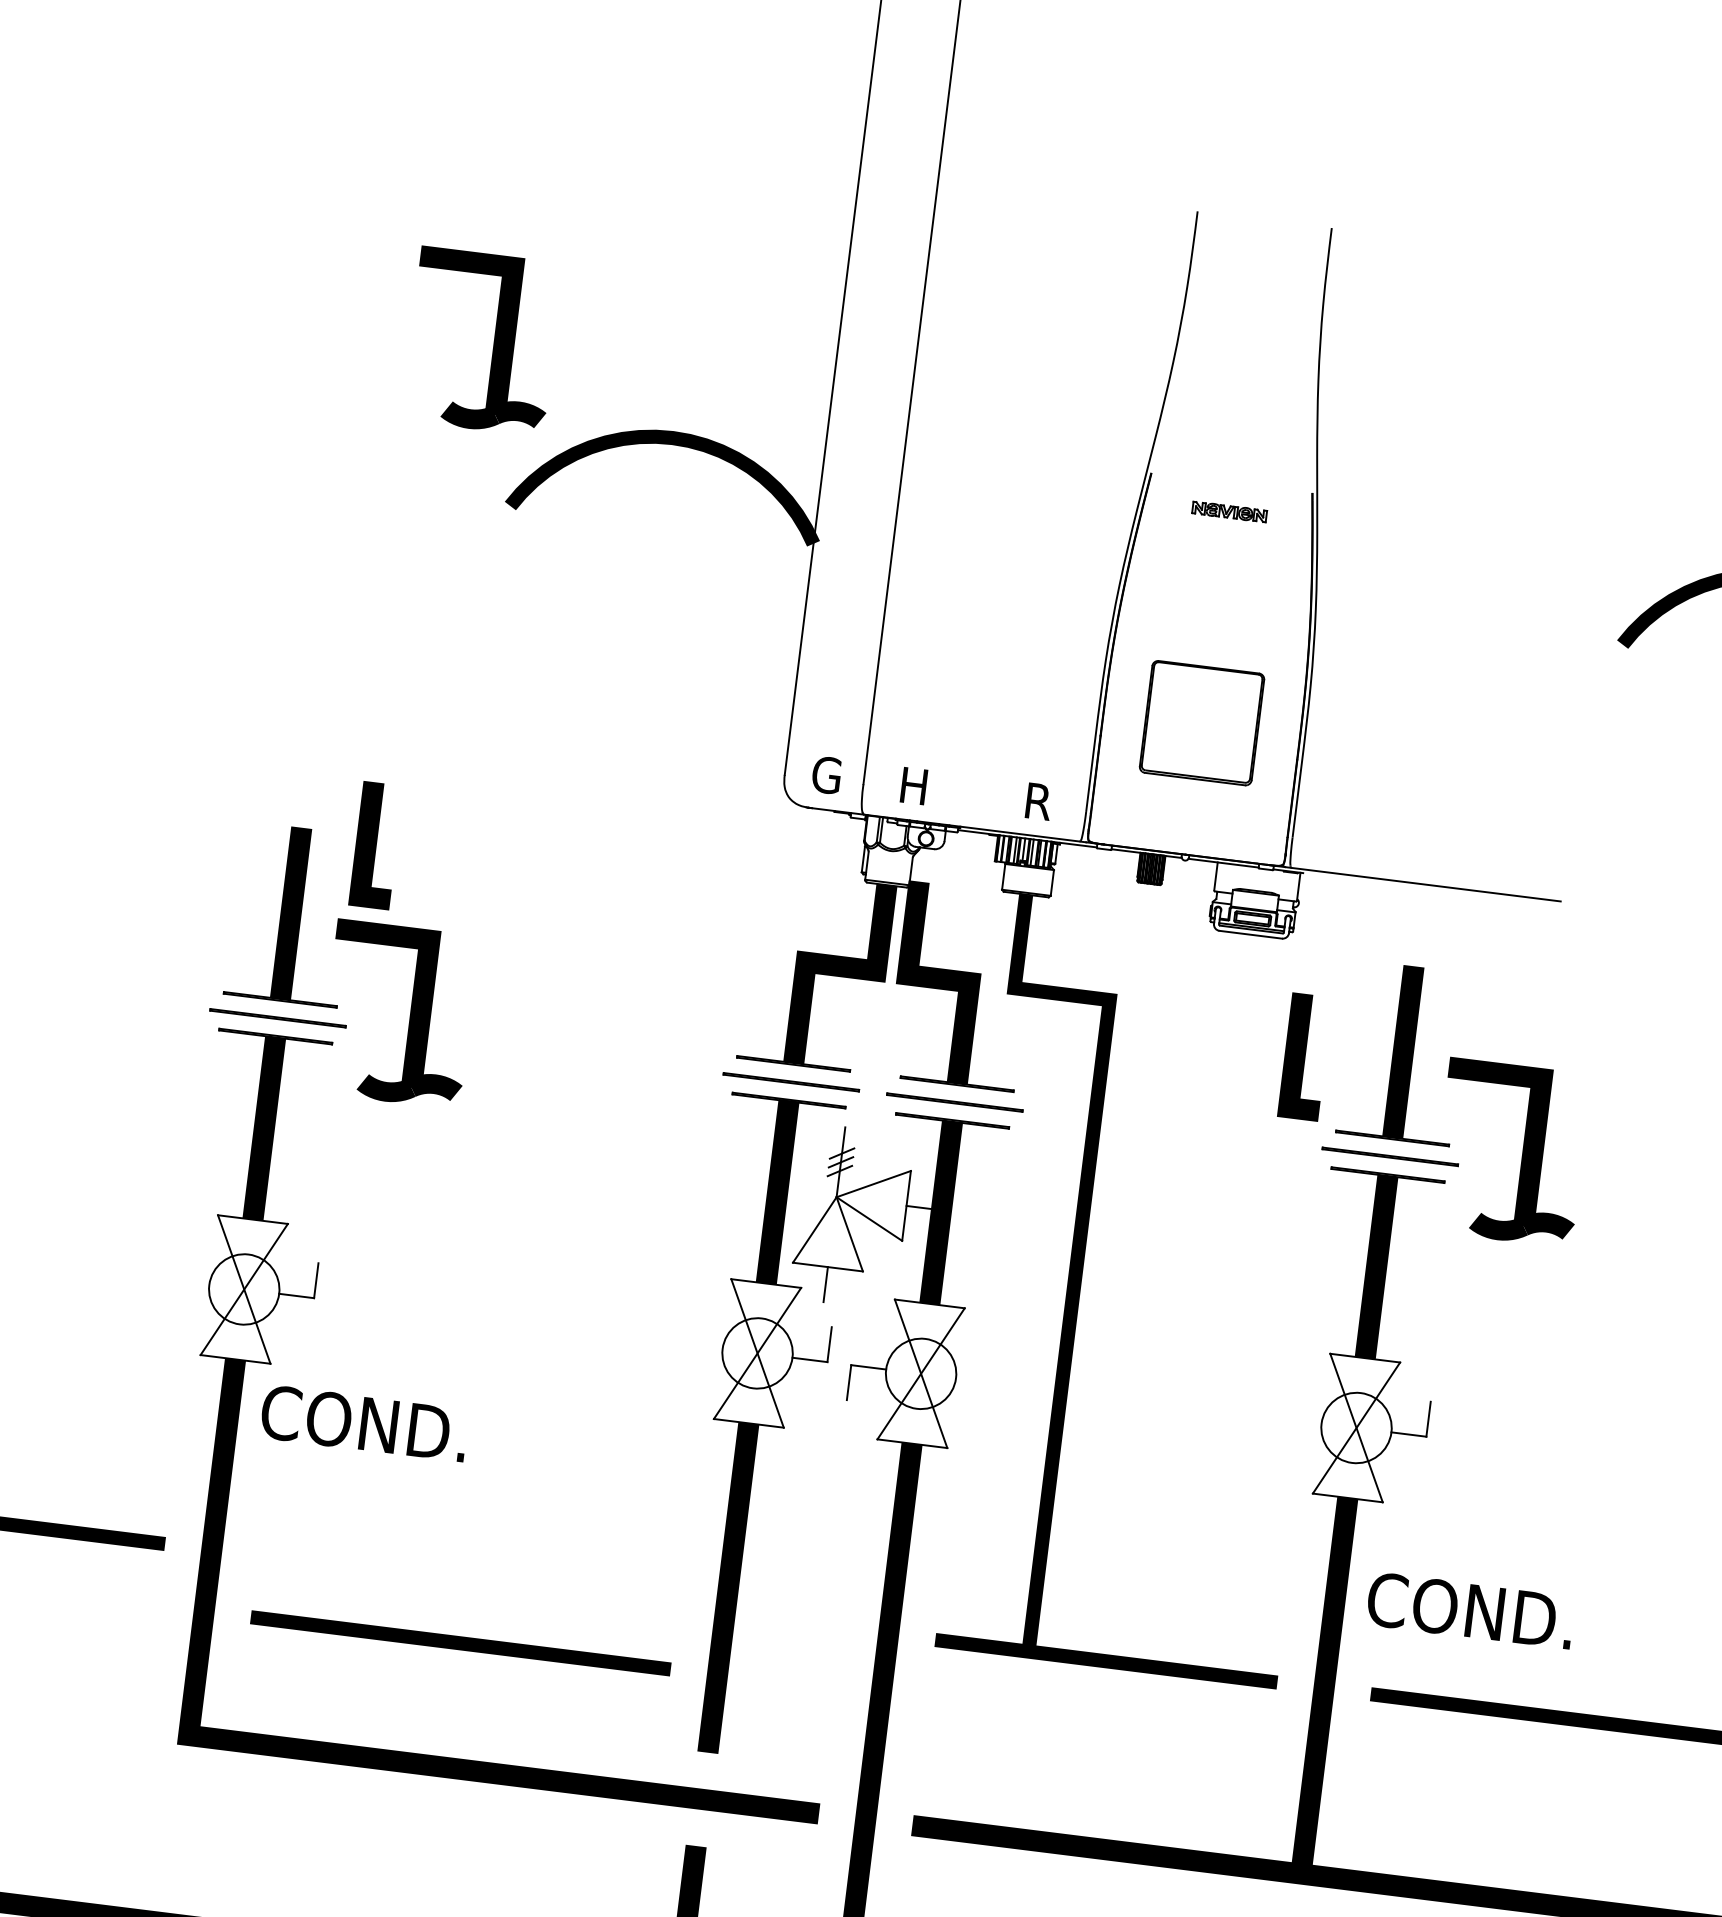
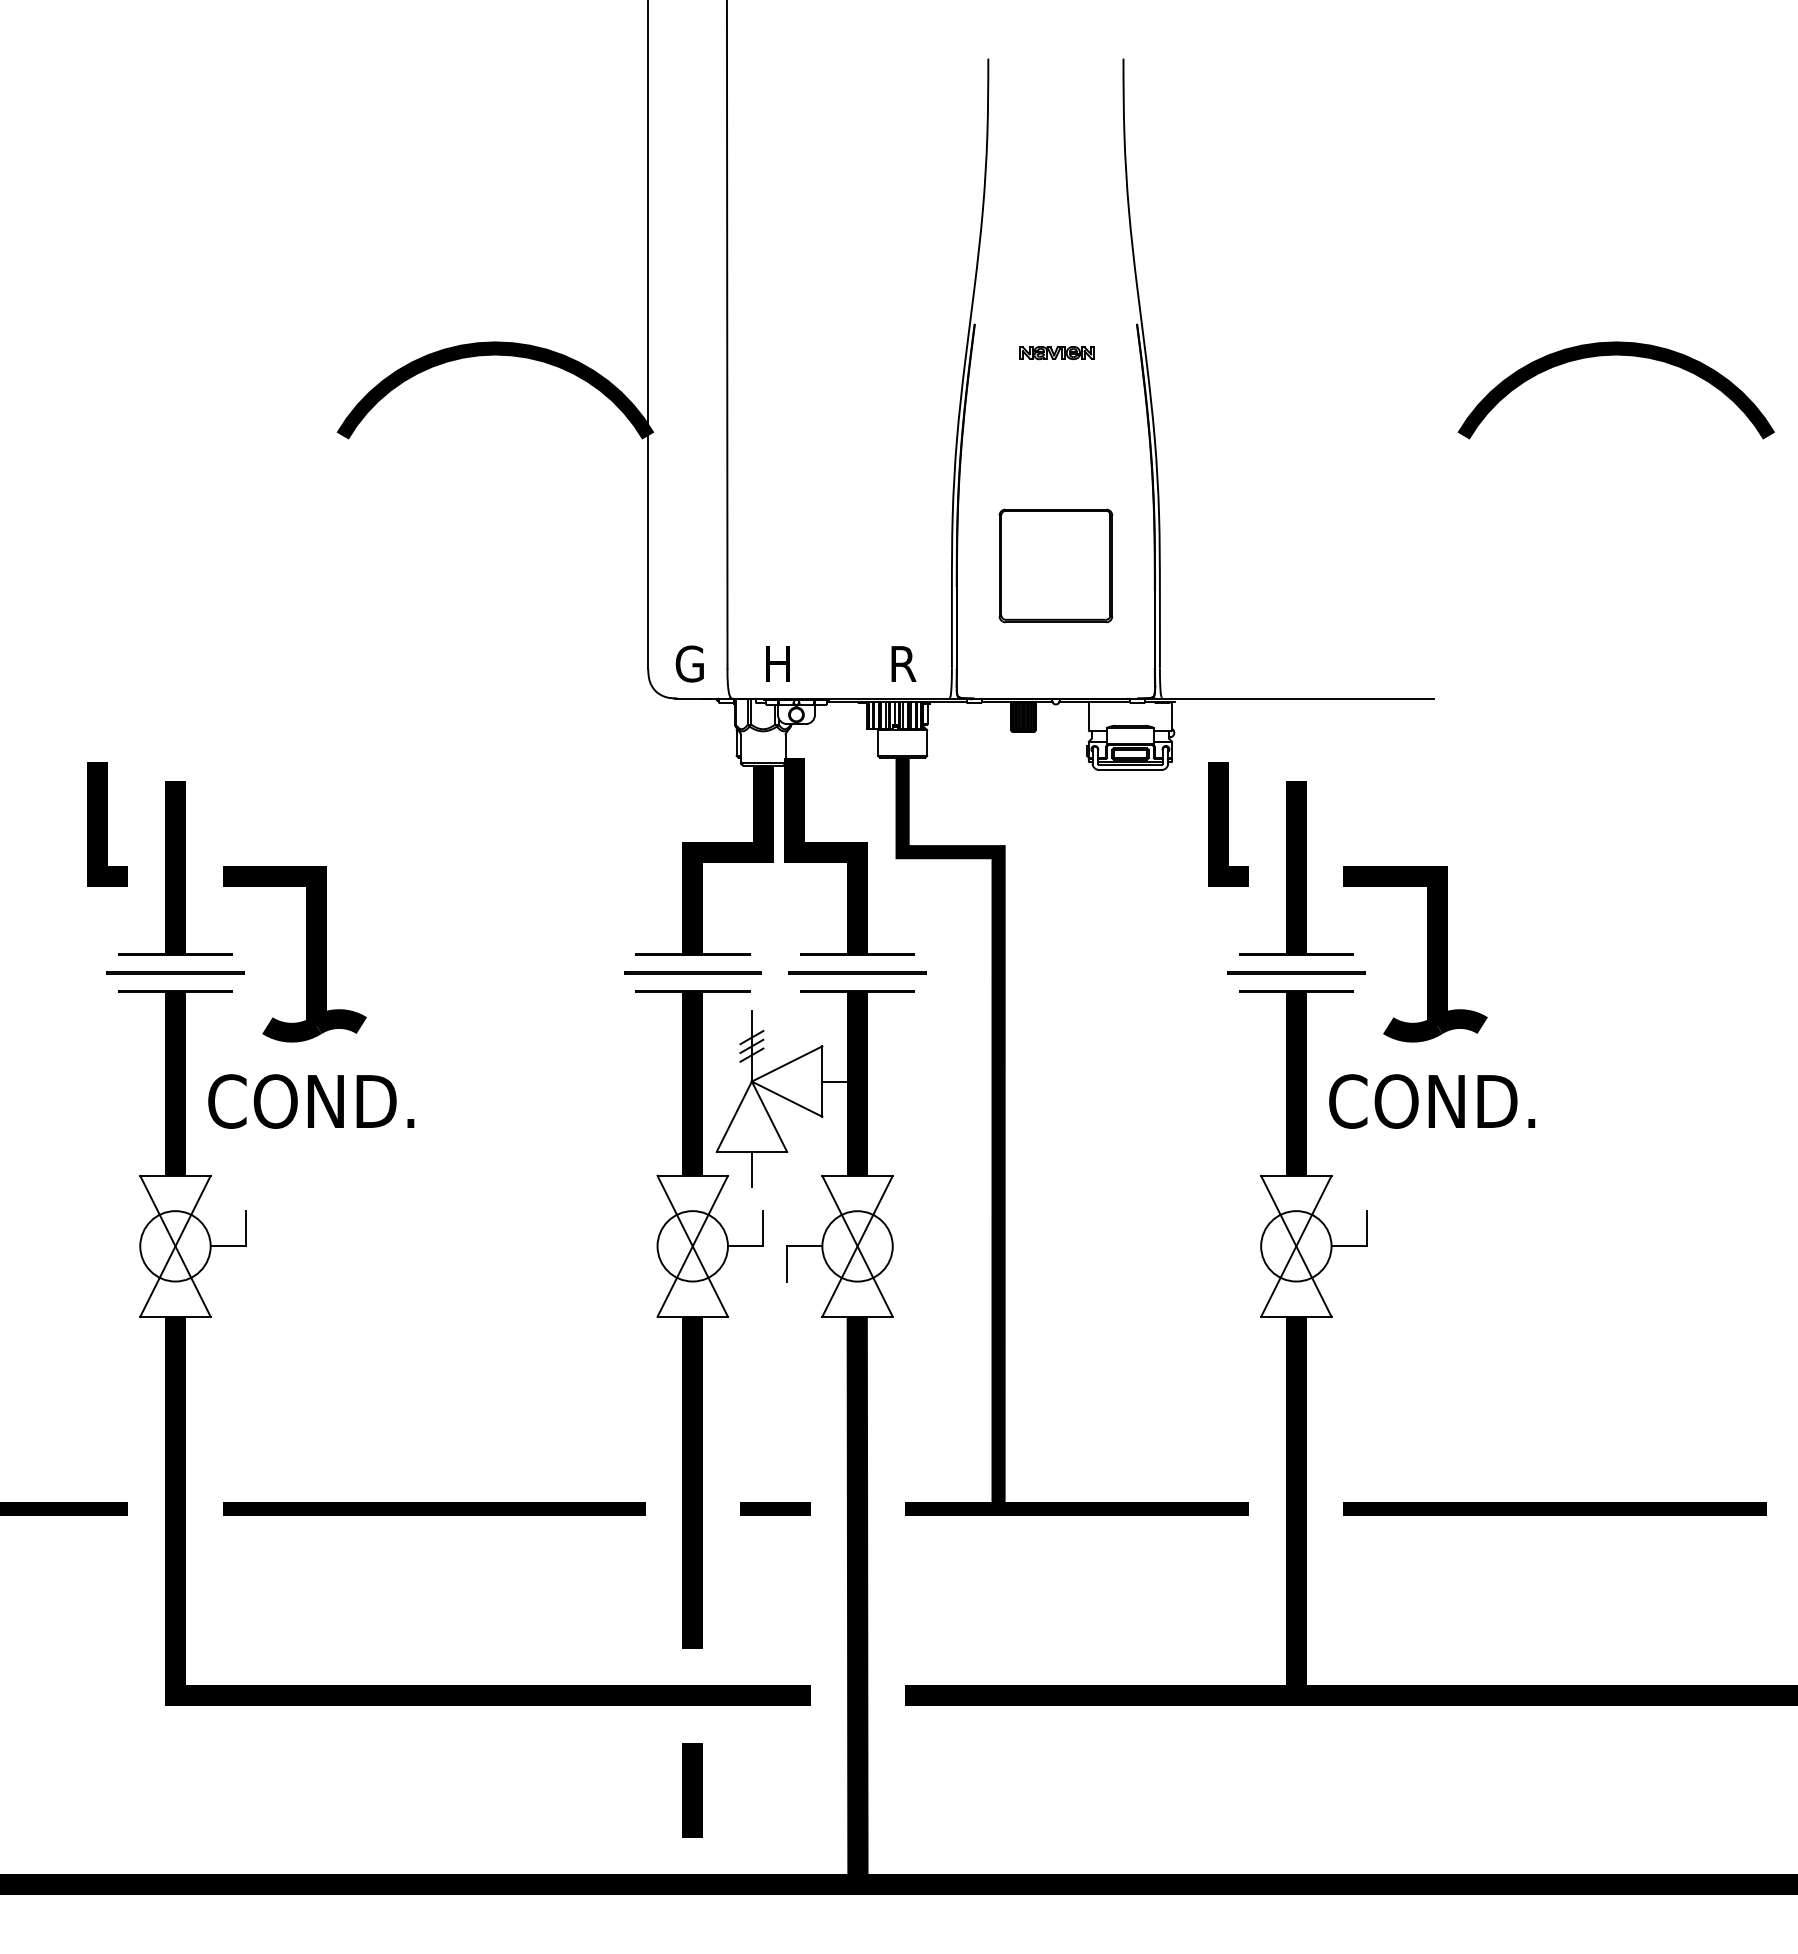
part: (494, 343) -> (306, 276), removed
line: (376, 845) -> (107, 824), moved
line: (1305, 1056) -> (1228, 824), moved
text: (364, 1423) -> (311, 1101), moved
text: (1470, 1610) -> (1432, 1101), moved
line: (807, 1623) -> (775, 1508), added
line: (461, 1643) -> (434, 1508), moved

